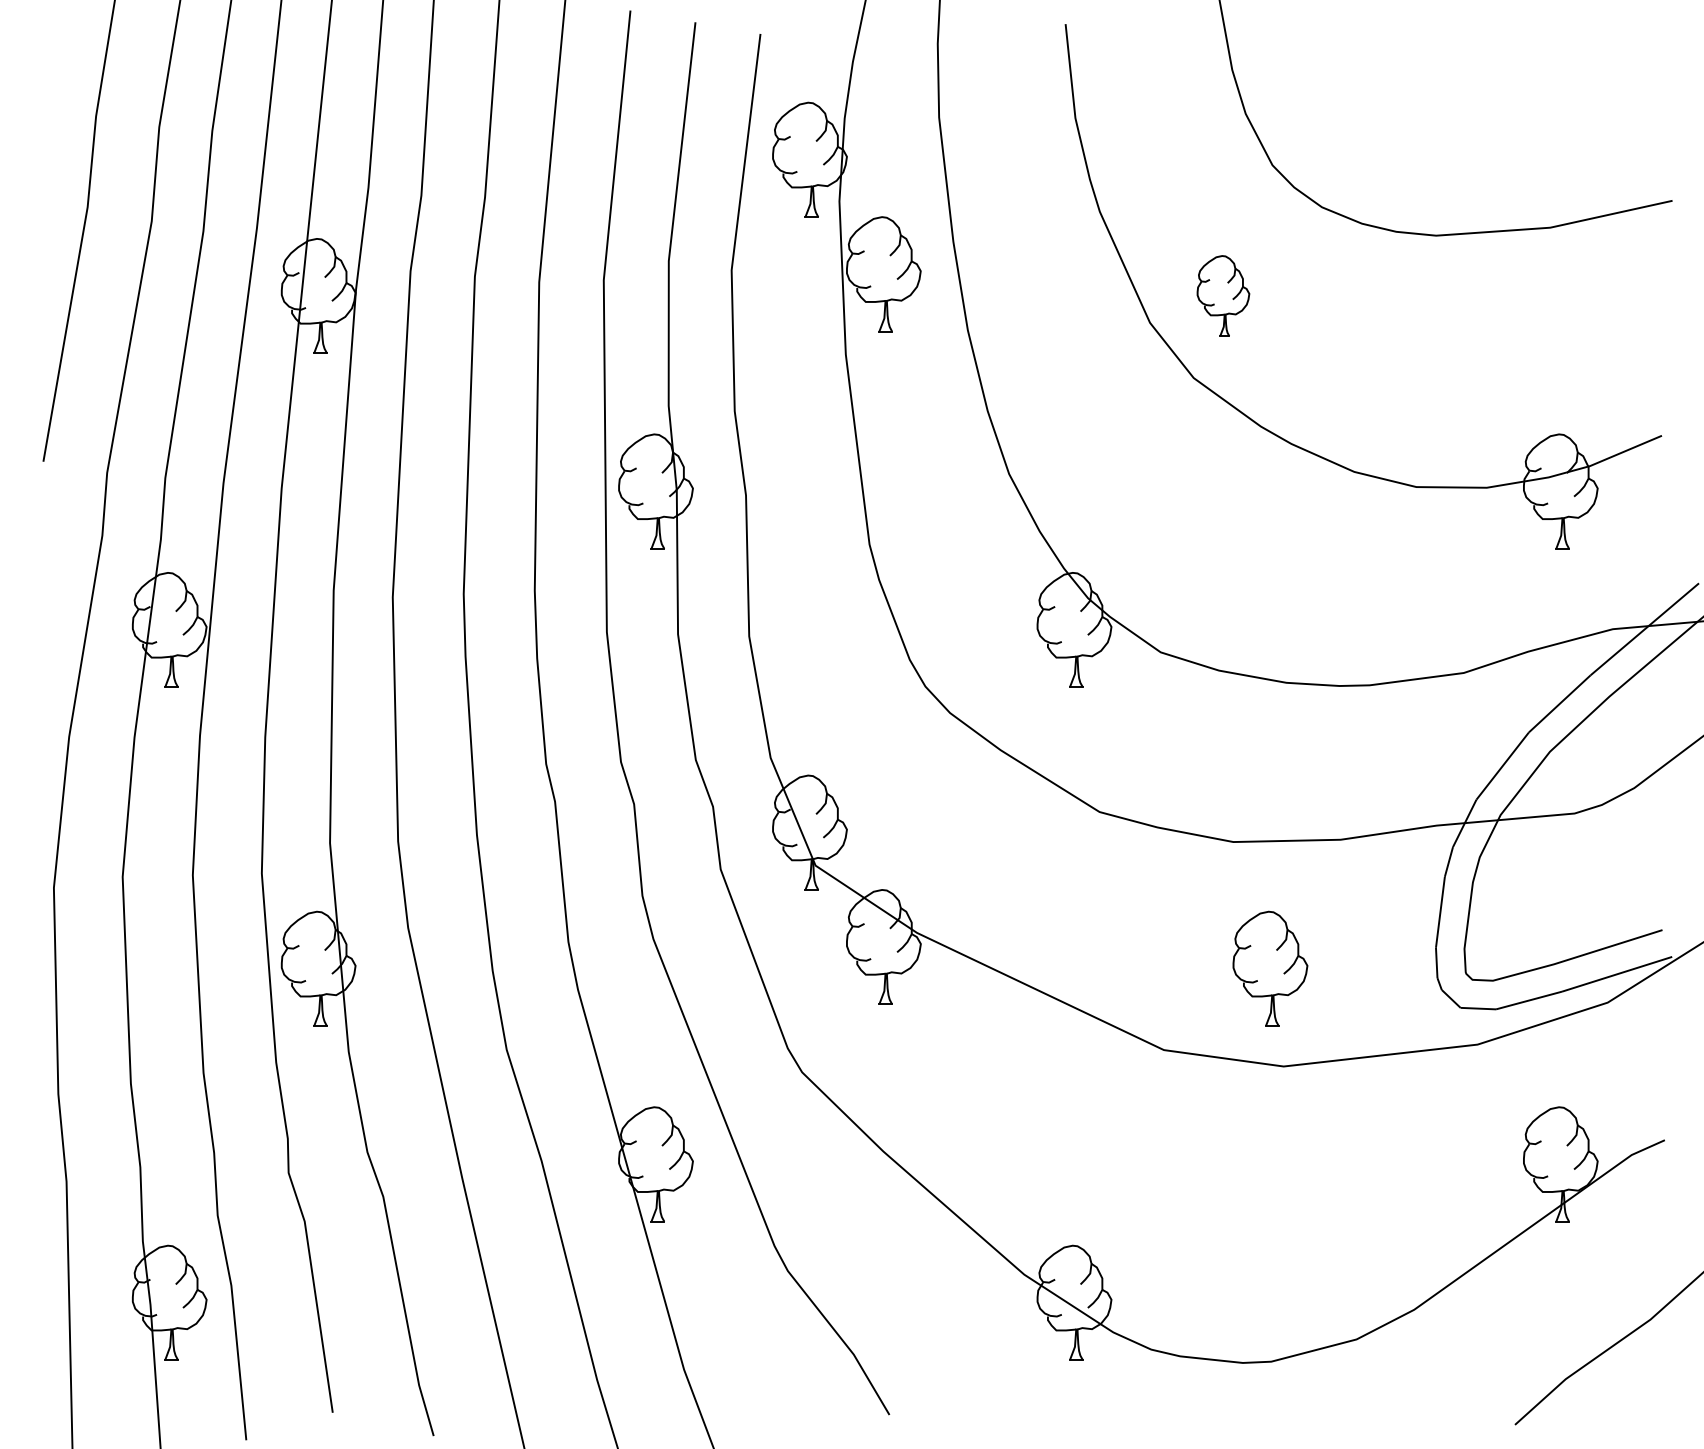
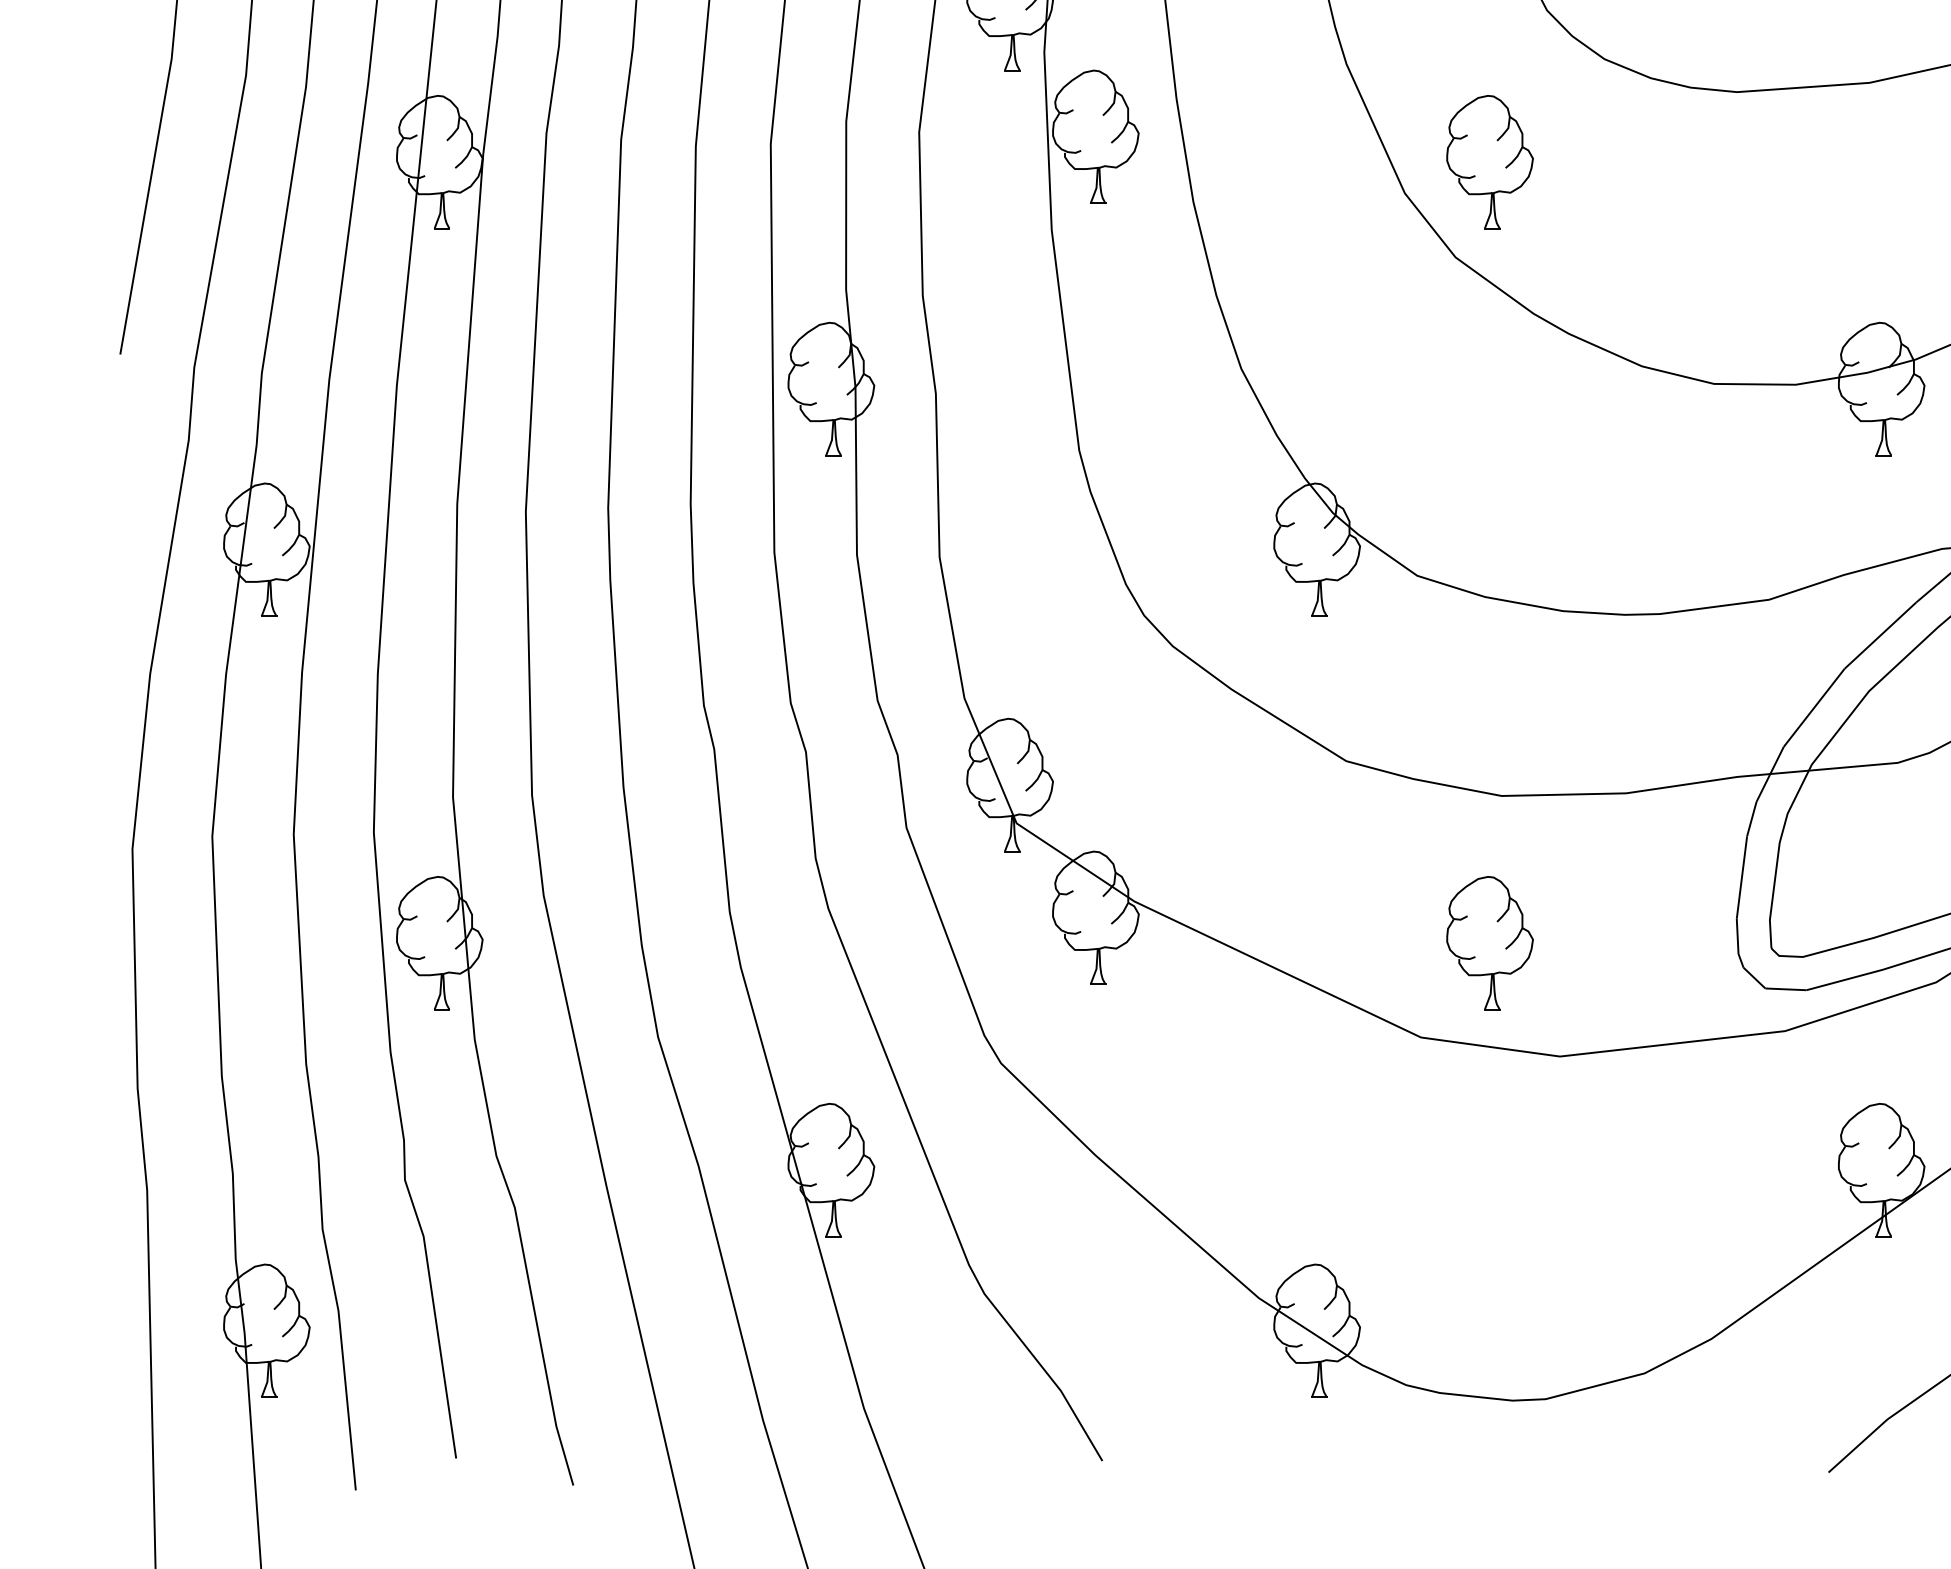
part: (1223, 295) -> (1490, 161), size x1.43
part: (1270, 968) -> (1490, 942), moved

